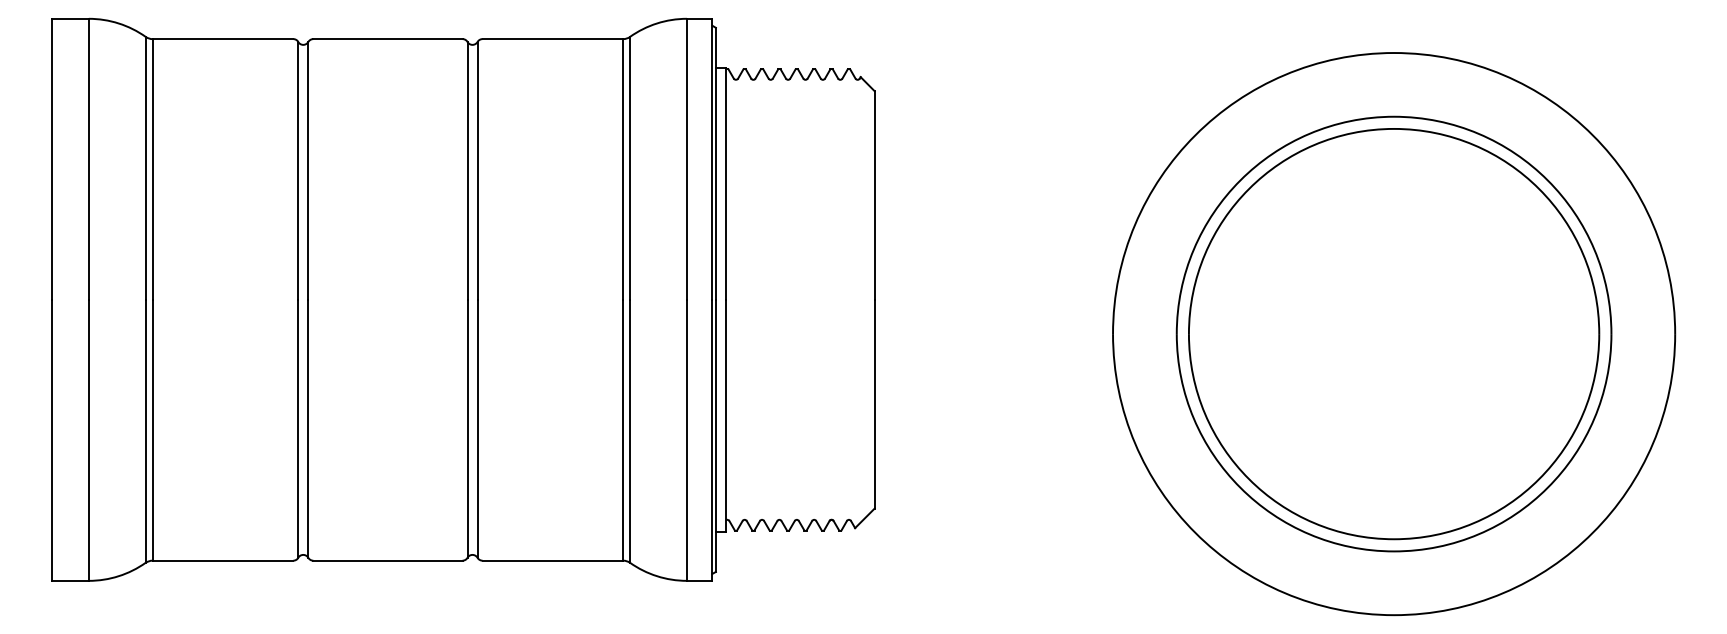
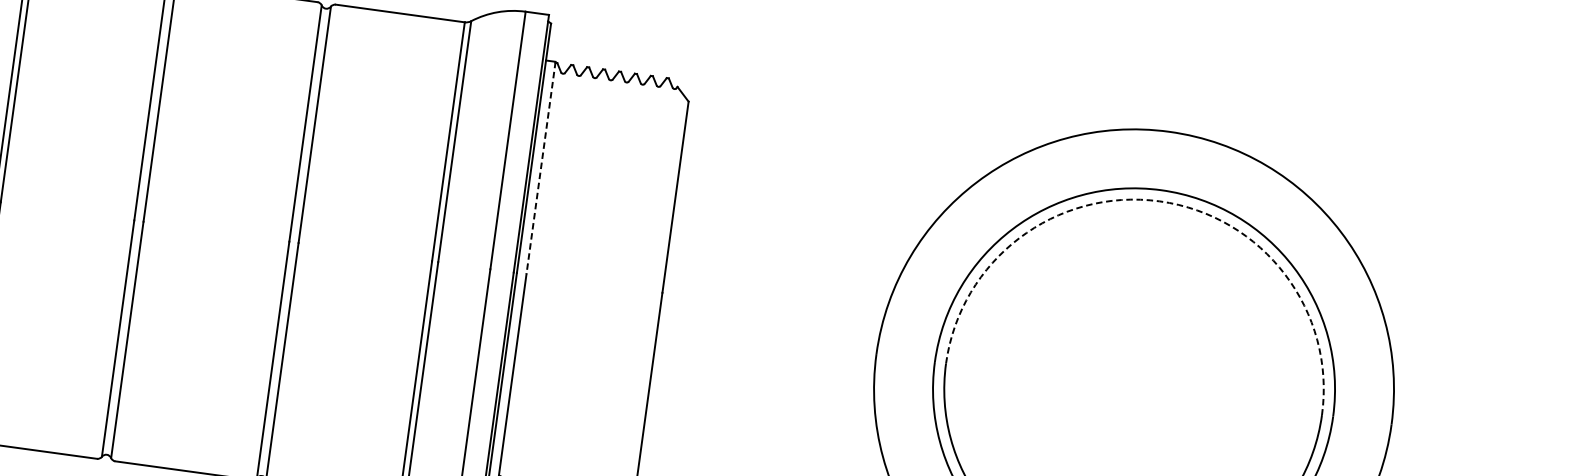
arc: (1394, 128) -> (1160, 201), solid -> dashed
line: (726, 183) -> (541, 167), solid -> dashed

